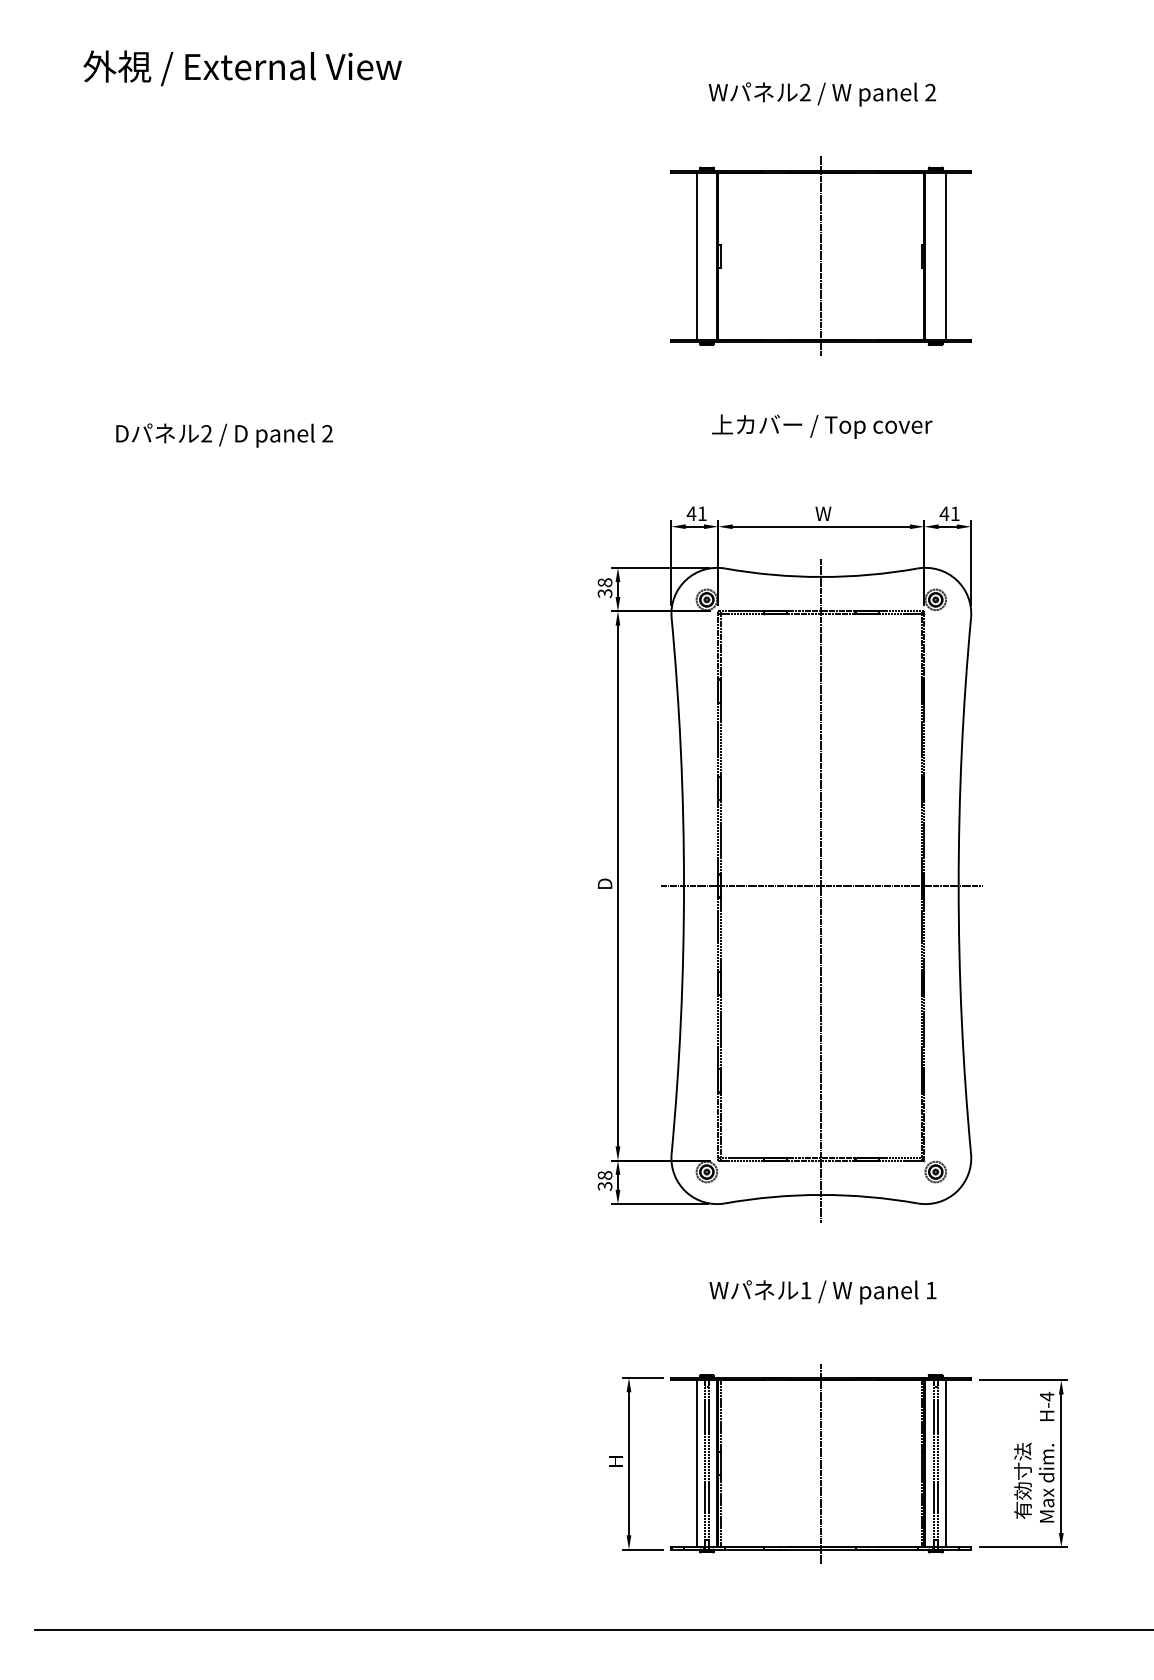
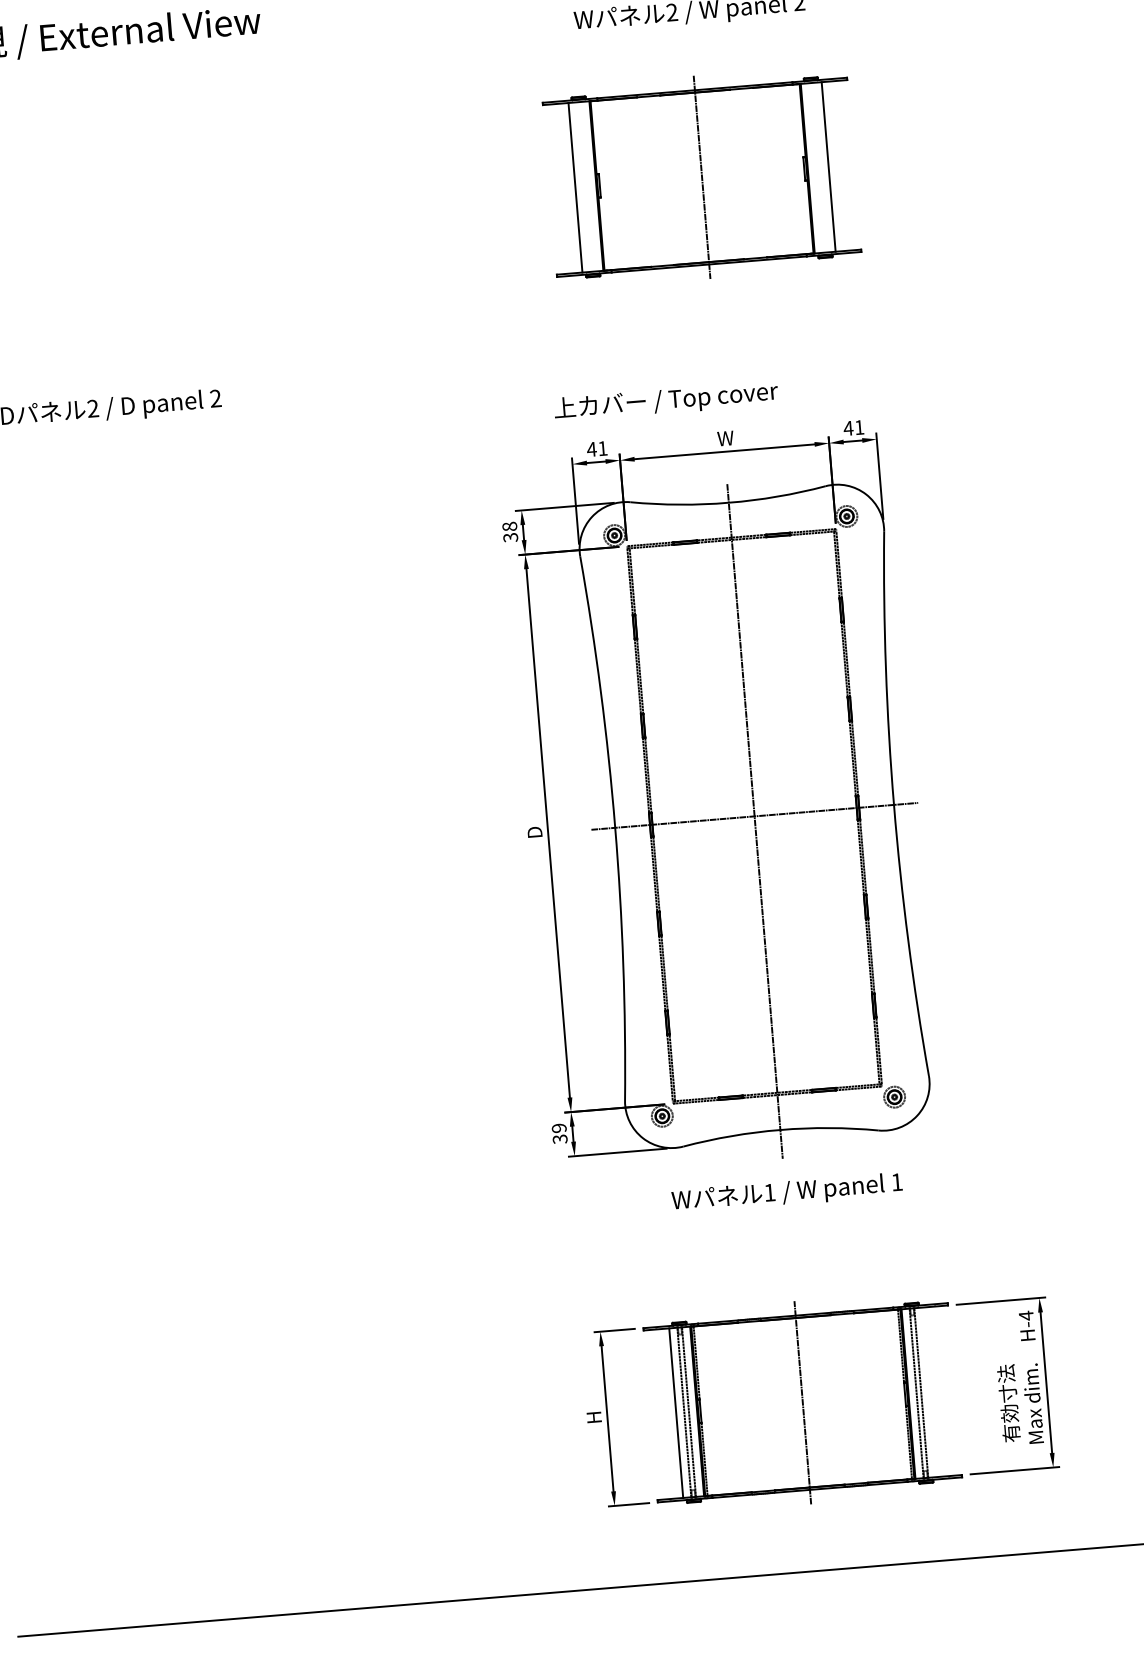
text: (822, 426) -> (666, 401), moved
text: (604, 1175) -> (558, 1128), 38 -> 39
text: (822, 1292) -> (786, 1193), moved
line: (946, 1463) -> (929, 1392), removed

